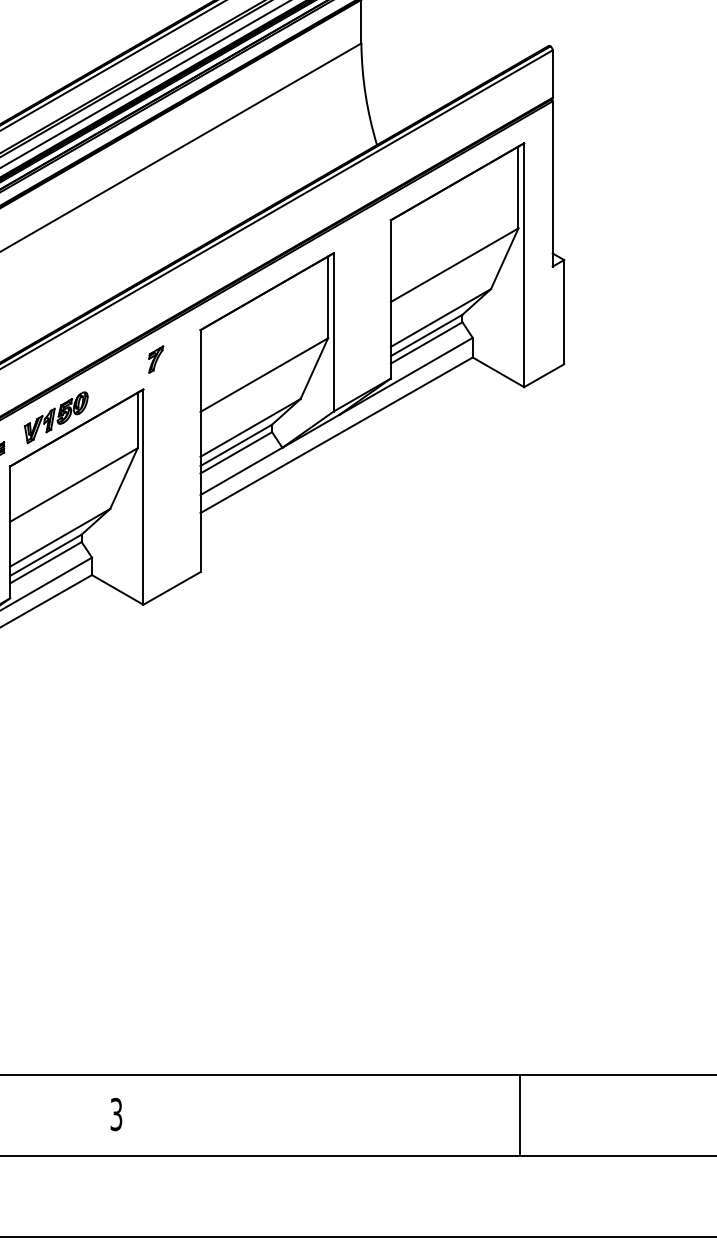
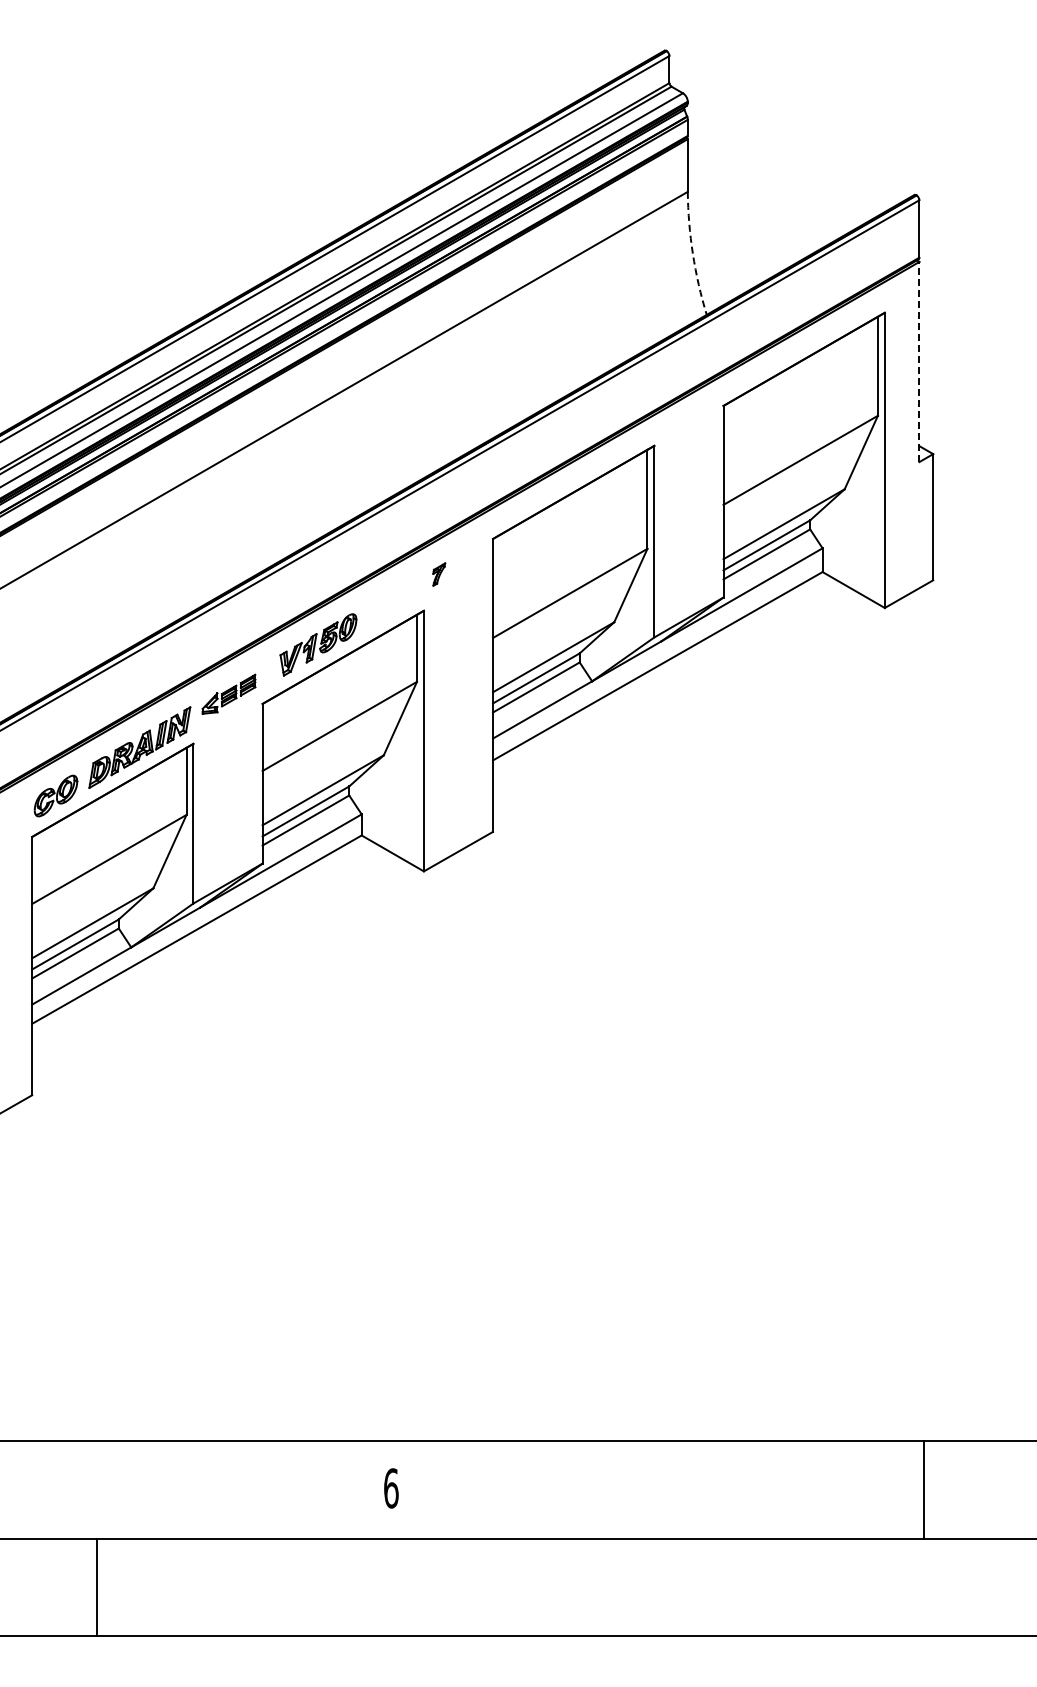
arc: (365, 95) -> (692, 254), solid -> dashed
line: (552, 183) -> (919, 361), solid -> dashed
part: (155, 359) -> (438, 574), size x0.7
text: (116, 1114) -> (391, 1488), 3 -> 6
line: (519, 1115) -> (924, 1489), moved

